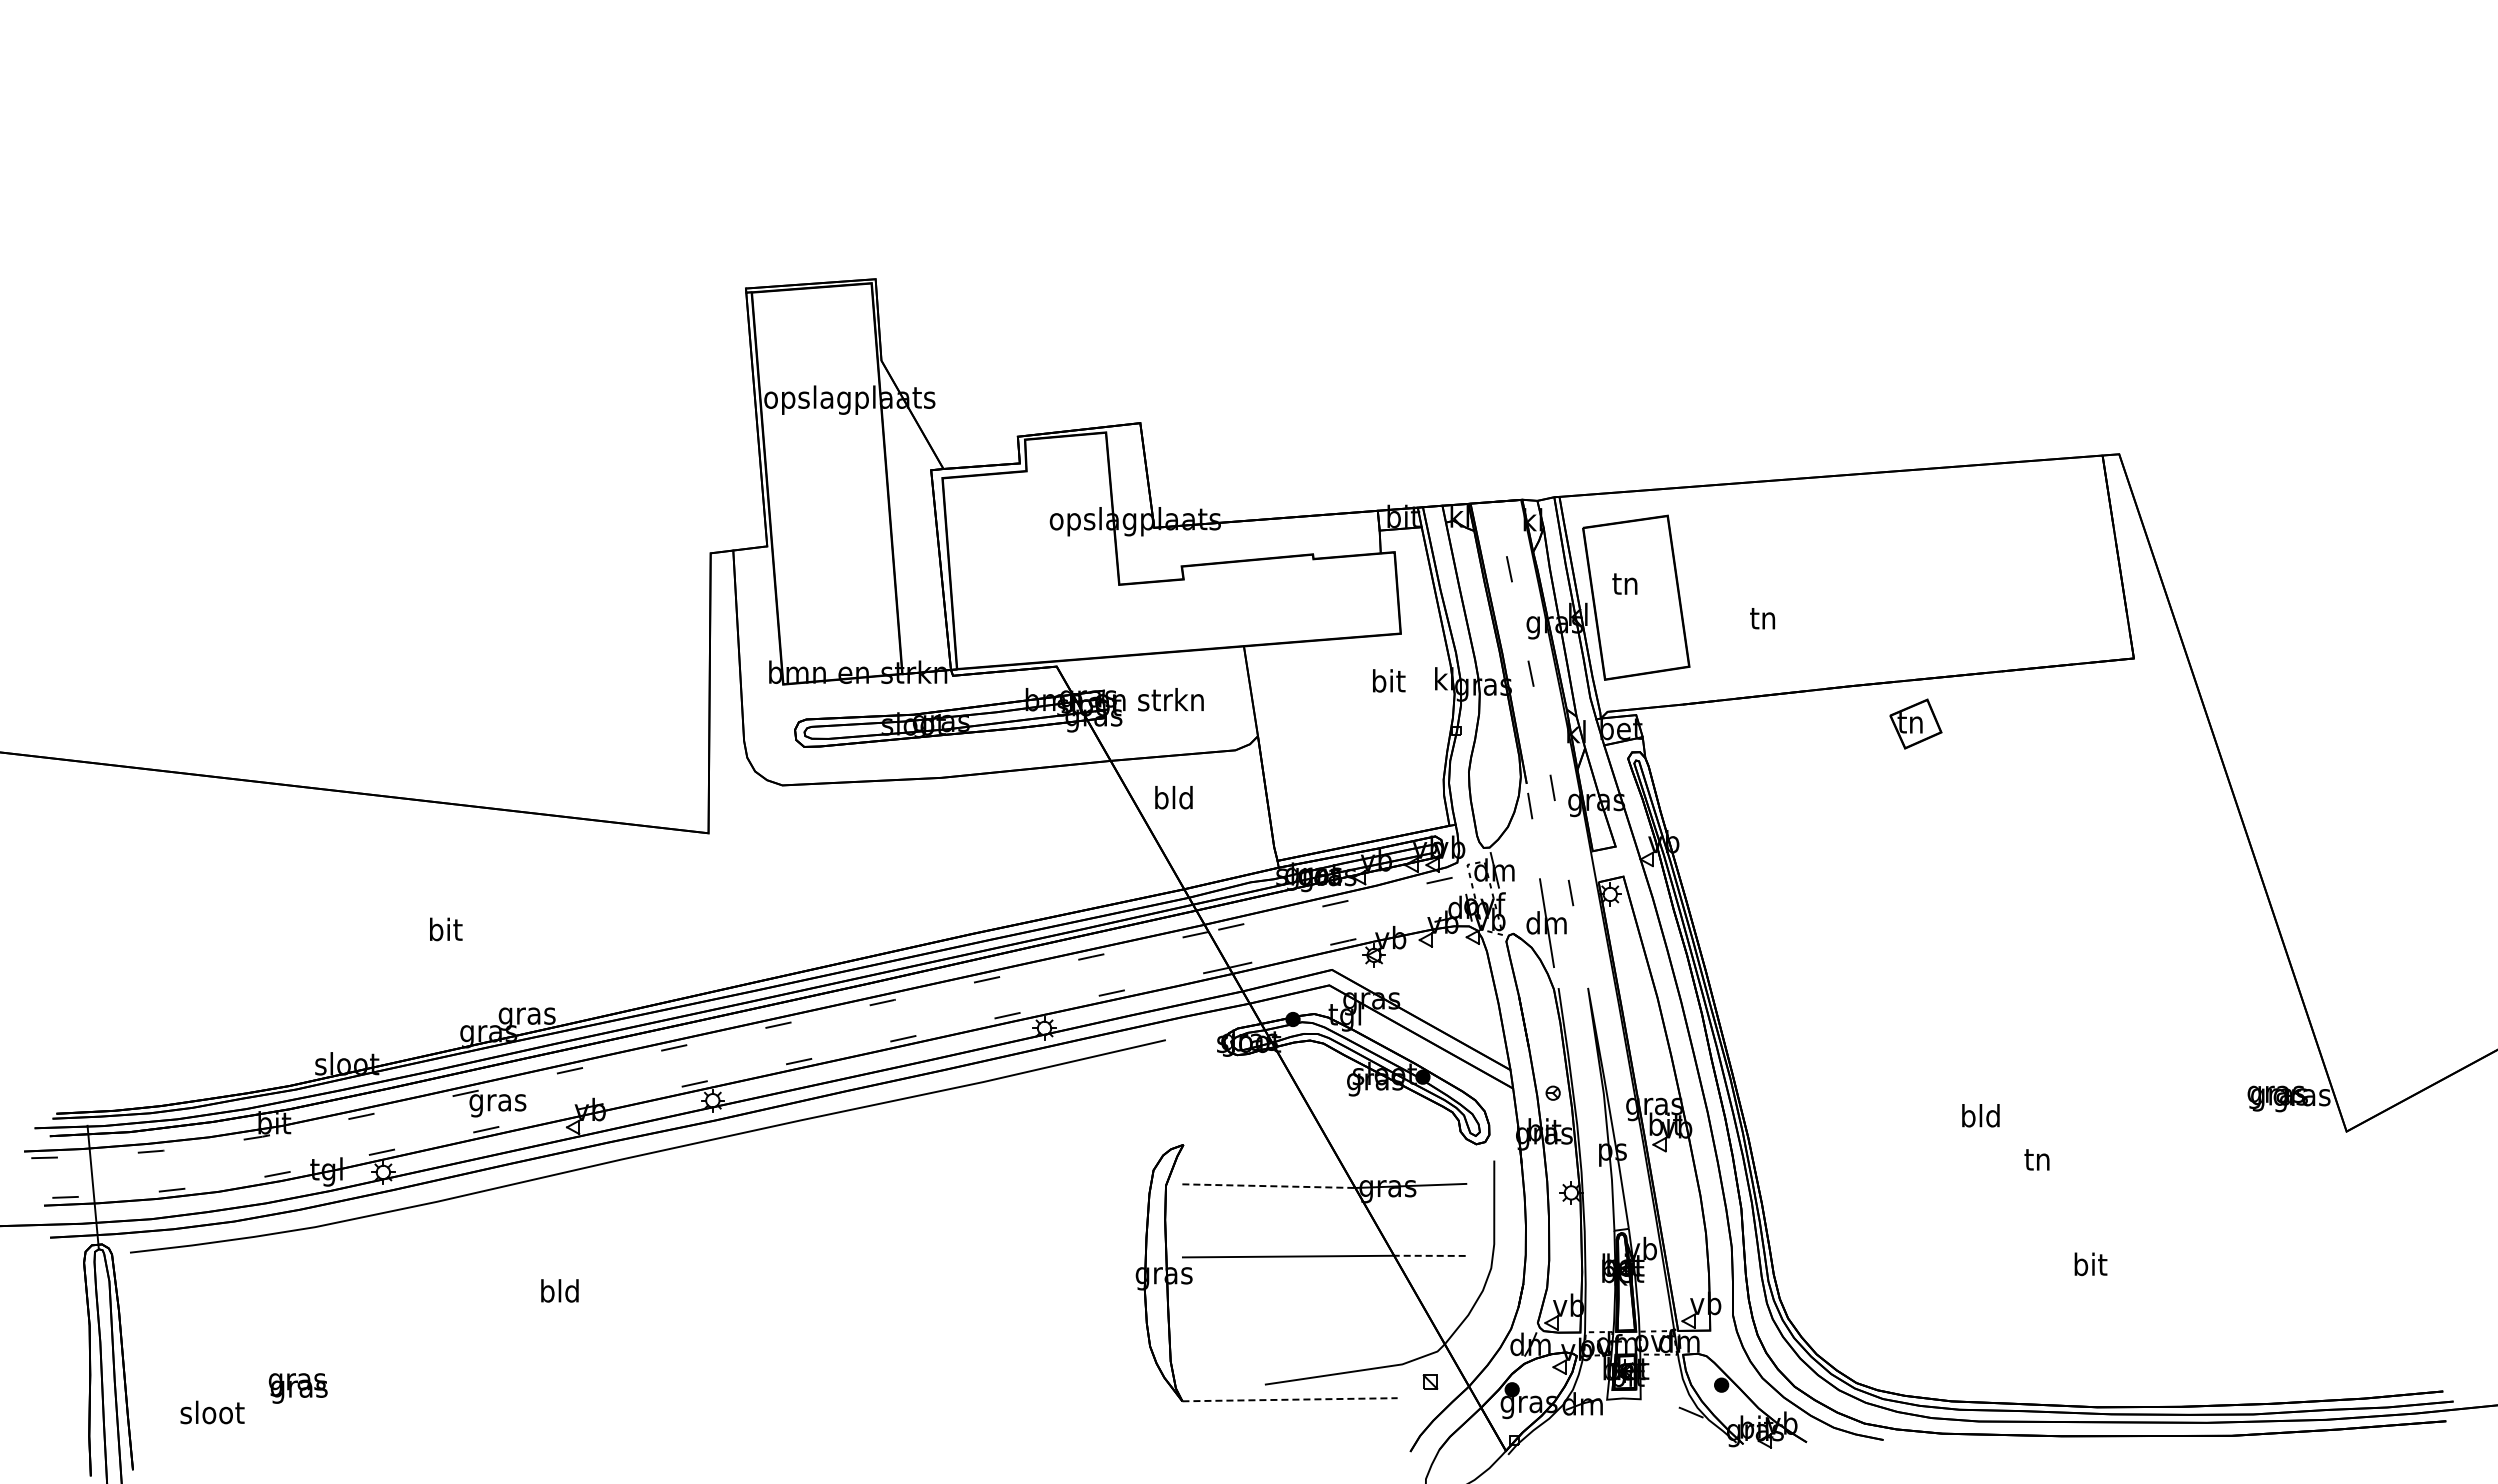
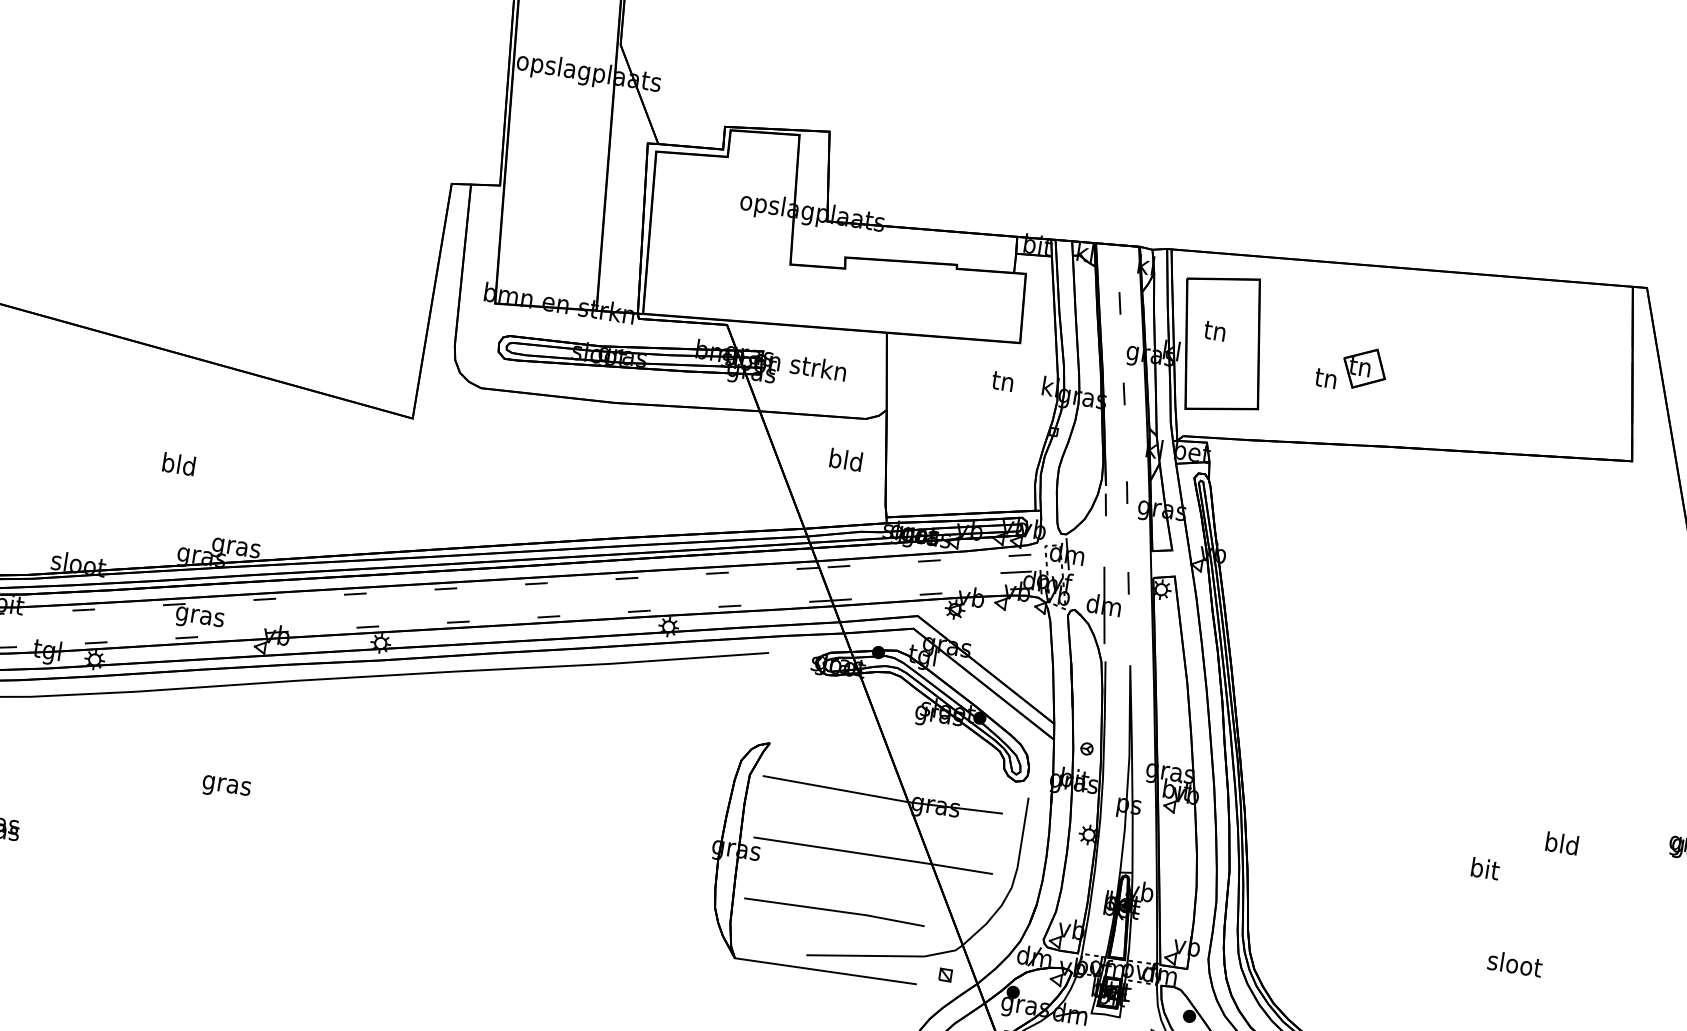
text: (1389, 680) -> (1004, 380), bit -> tn
part: (1915, 723) -> (1364, 368), moved
text: (1173, 797) -> (845, 459), moved
line: (1438, 900) -> (1016, 571), added
text: (445, 929) -> (179, 464), bit -> bld
text: (1980, 1115) -> (1561, 843), moved
text: (2038, 1158) -> (1485, 868), tn -> bit
line: (1268, 1186) -> (835, 789), dashed -> solid
line: (1429, 1255) -> (961, 868), dashed -> solid
text: (2090, 1264) -> (1515, 964), bit -> sloot
text: (559, 1293) -> (226, 784), bld -> gras
line: (1289, 1328) -> (834, 911), added
line: (1290, 1399) -> (825, 971), dashed -> solid

